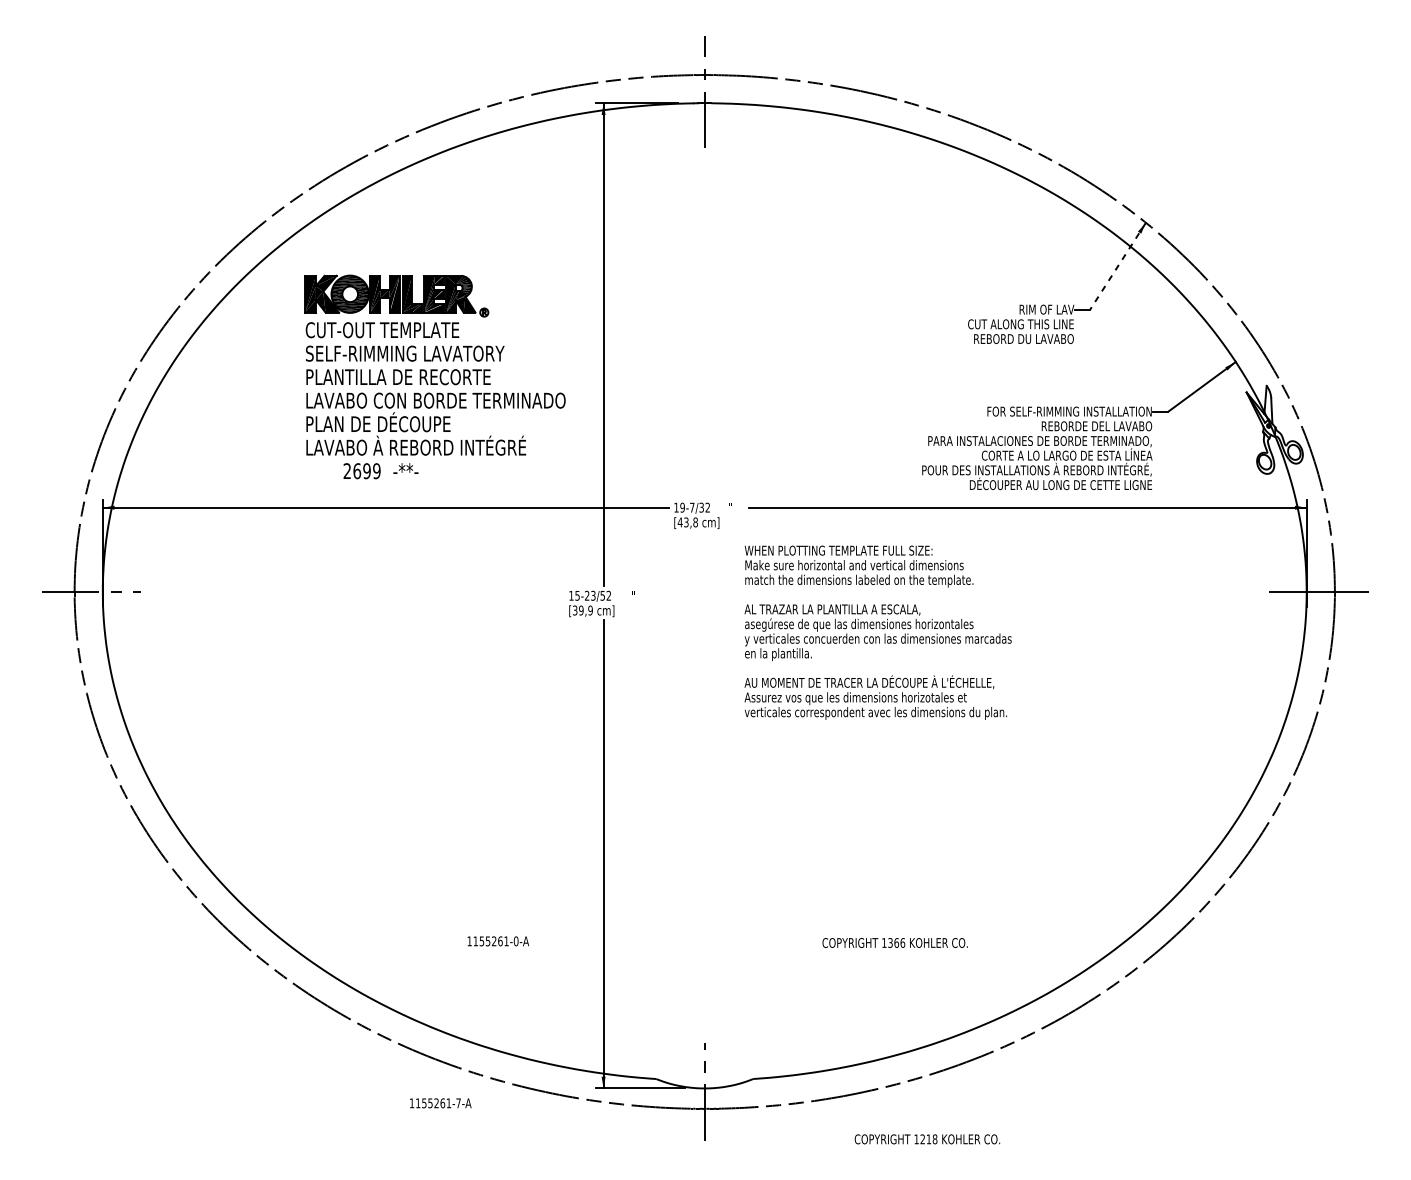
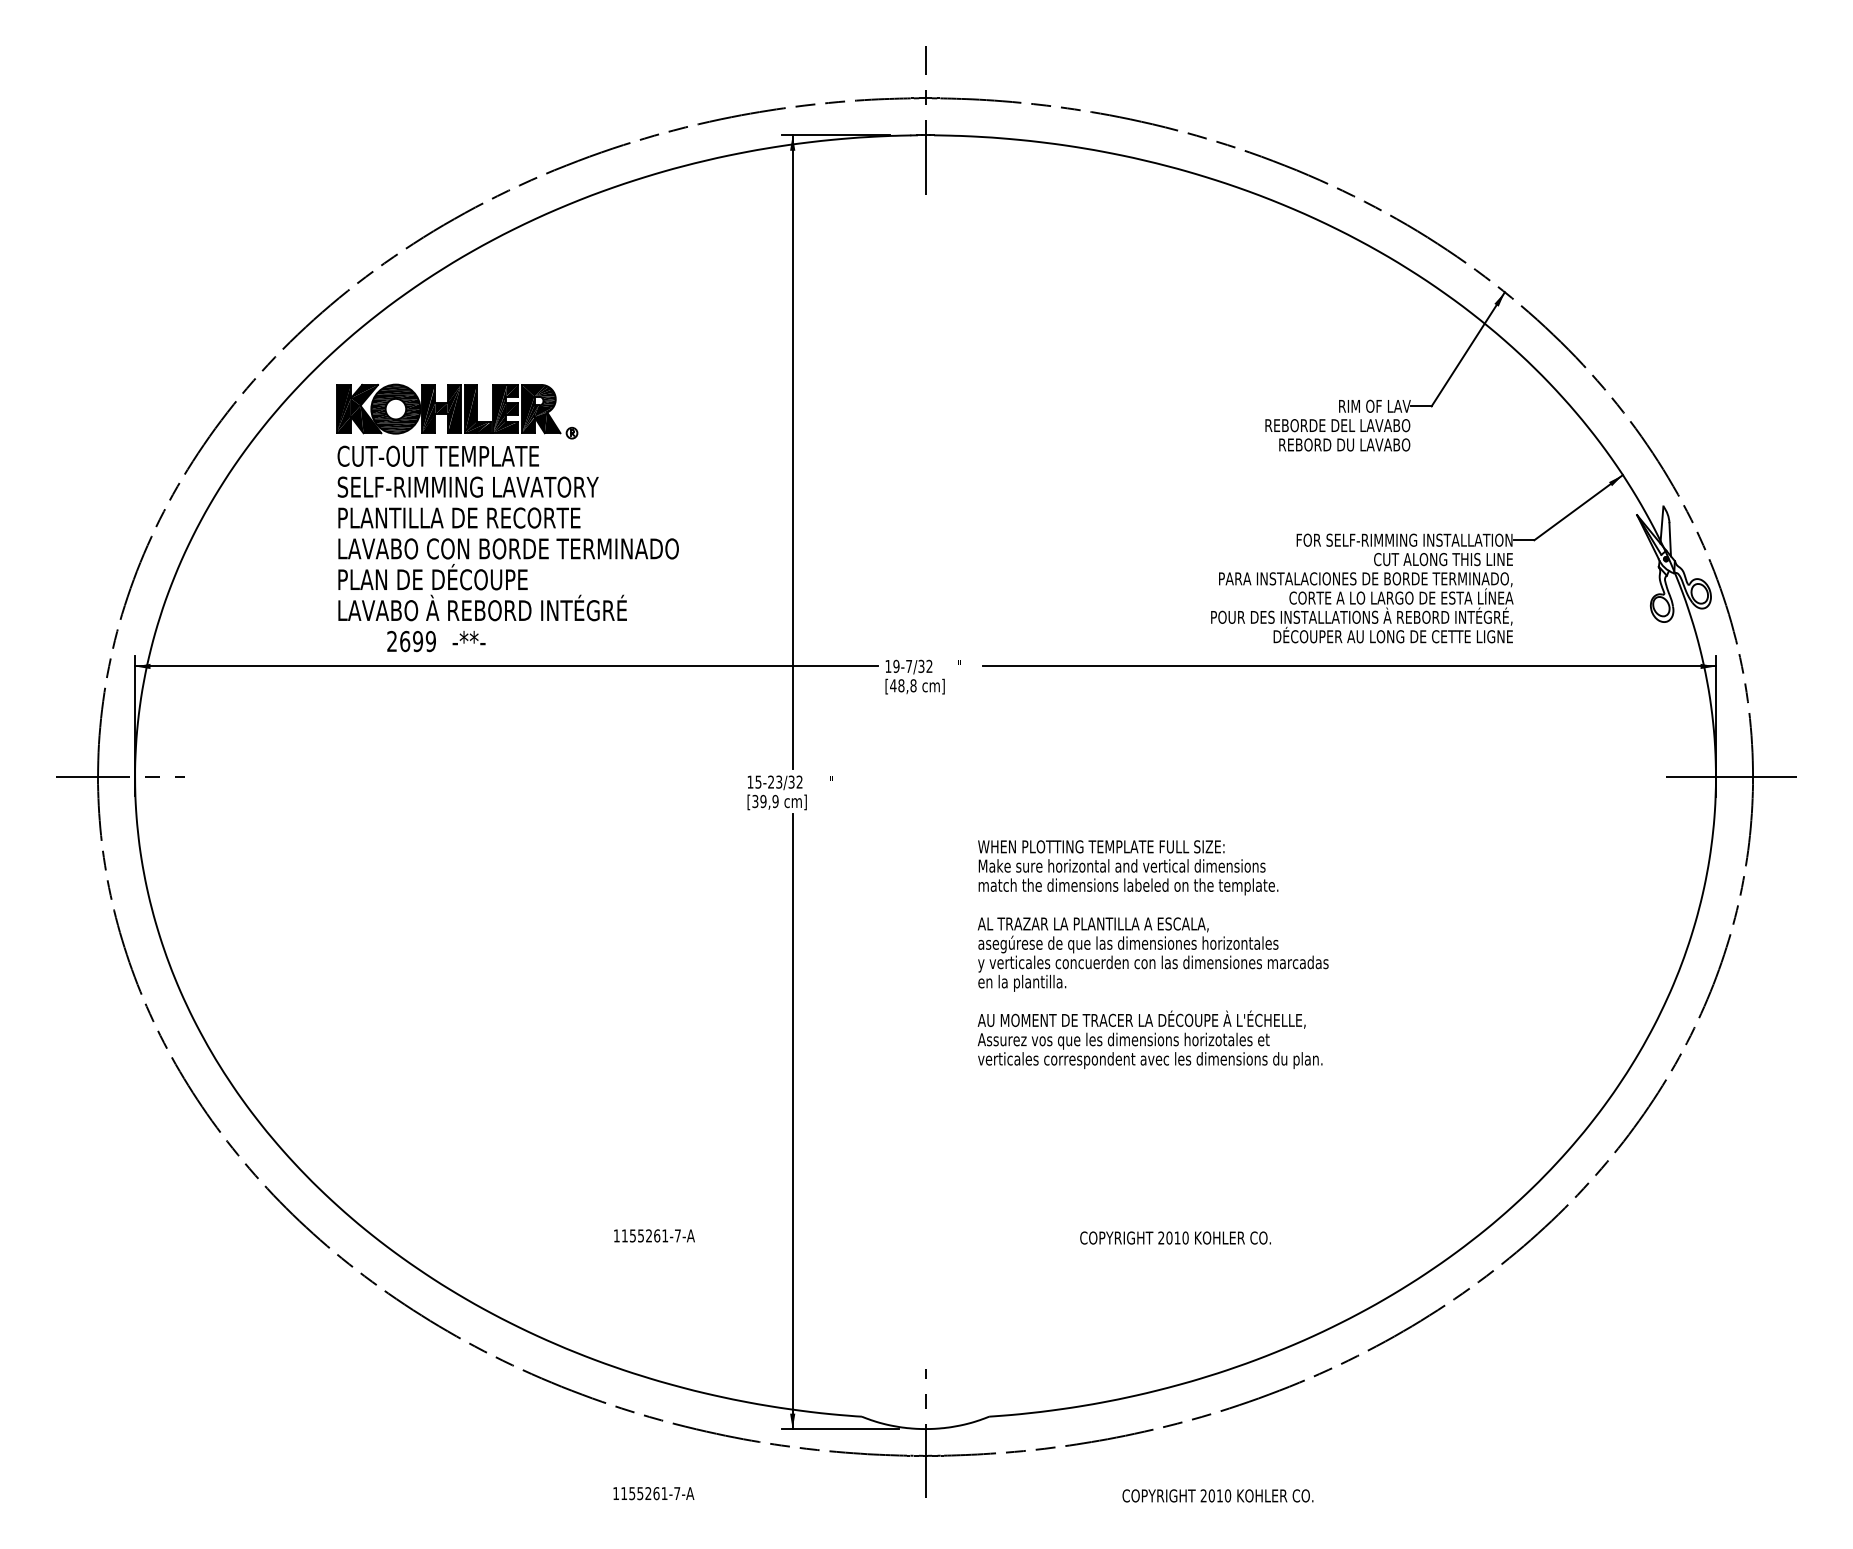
line: (1118, 266) -> (1468, 349), dashed -> solid
text: (1018, 324) -> (1337, 425), CUT ALONG THIS LINE -> REBORDE DEL LAVABO
part: (435, 376) -> (507, 517), moved
text: (1096, 426) -> (1440, 559), REBORDE DEL LAVABO -> CUT ALONG THIS LINE
text: (686, 522) -> (901, 685), [43,8 -> [48,8
text: (602, 595) -> (791, 781), 15-23/52 -> 15-23/32
text: (877, 632) -> (1152, 954), moved
text: (515, 941) -> (677, 1235), 1155261-0-A -> 1155261-7-A
text: (893, 942) -> (1173, 1237), 1366 -> 2010
text: (440, 1103) -> (653, 1493), moved
text: (925, 1139) -> (1215, 1495), 1218 -> 2010

